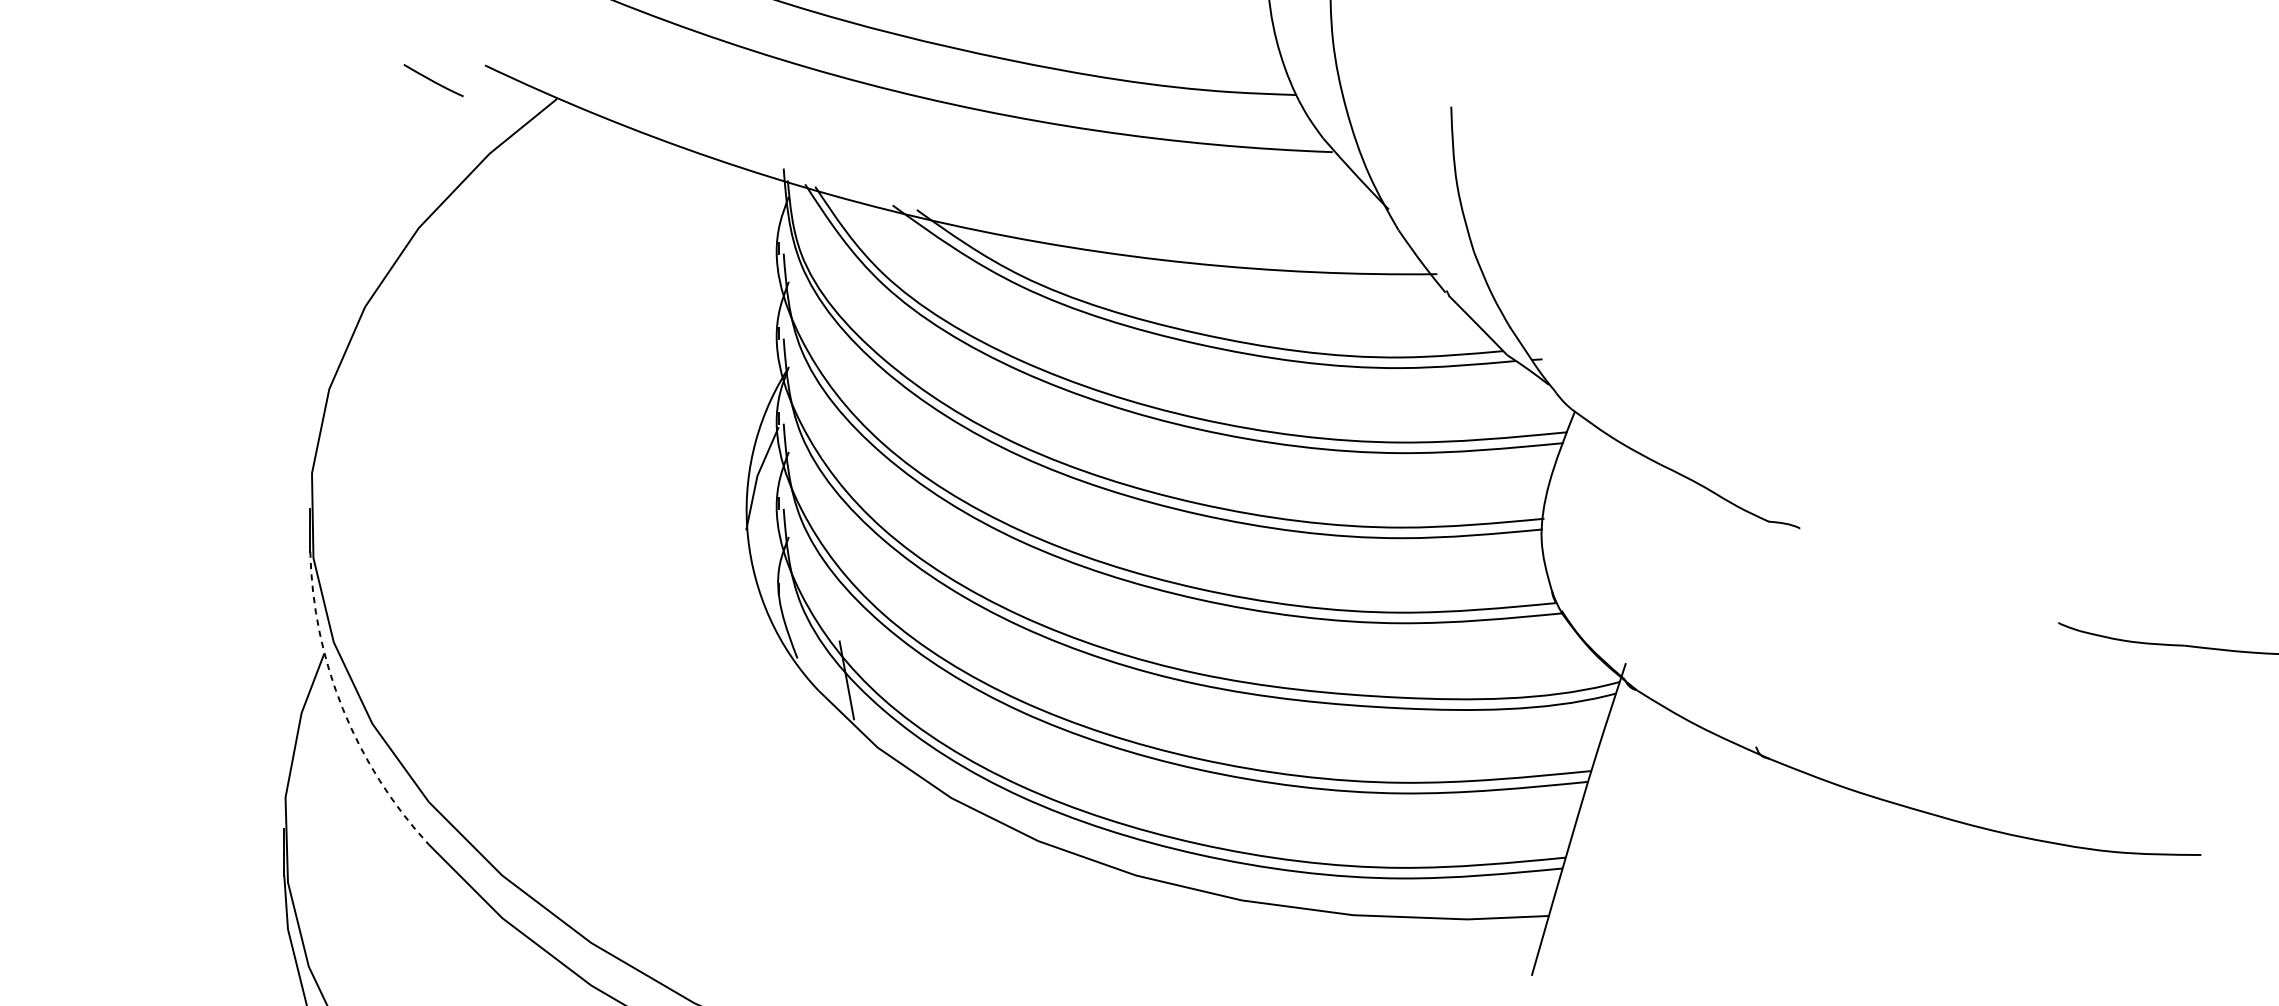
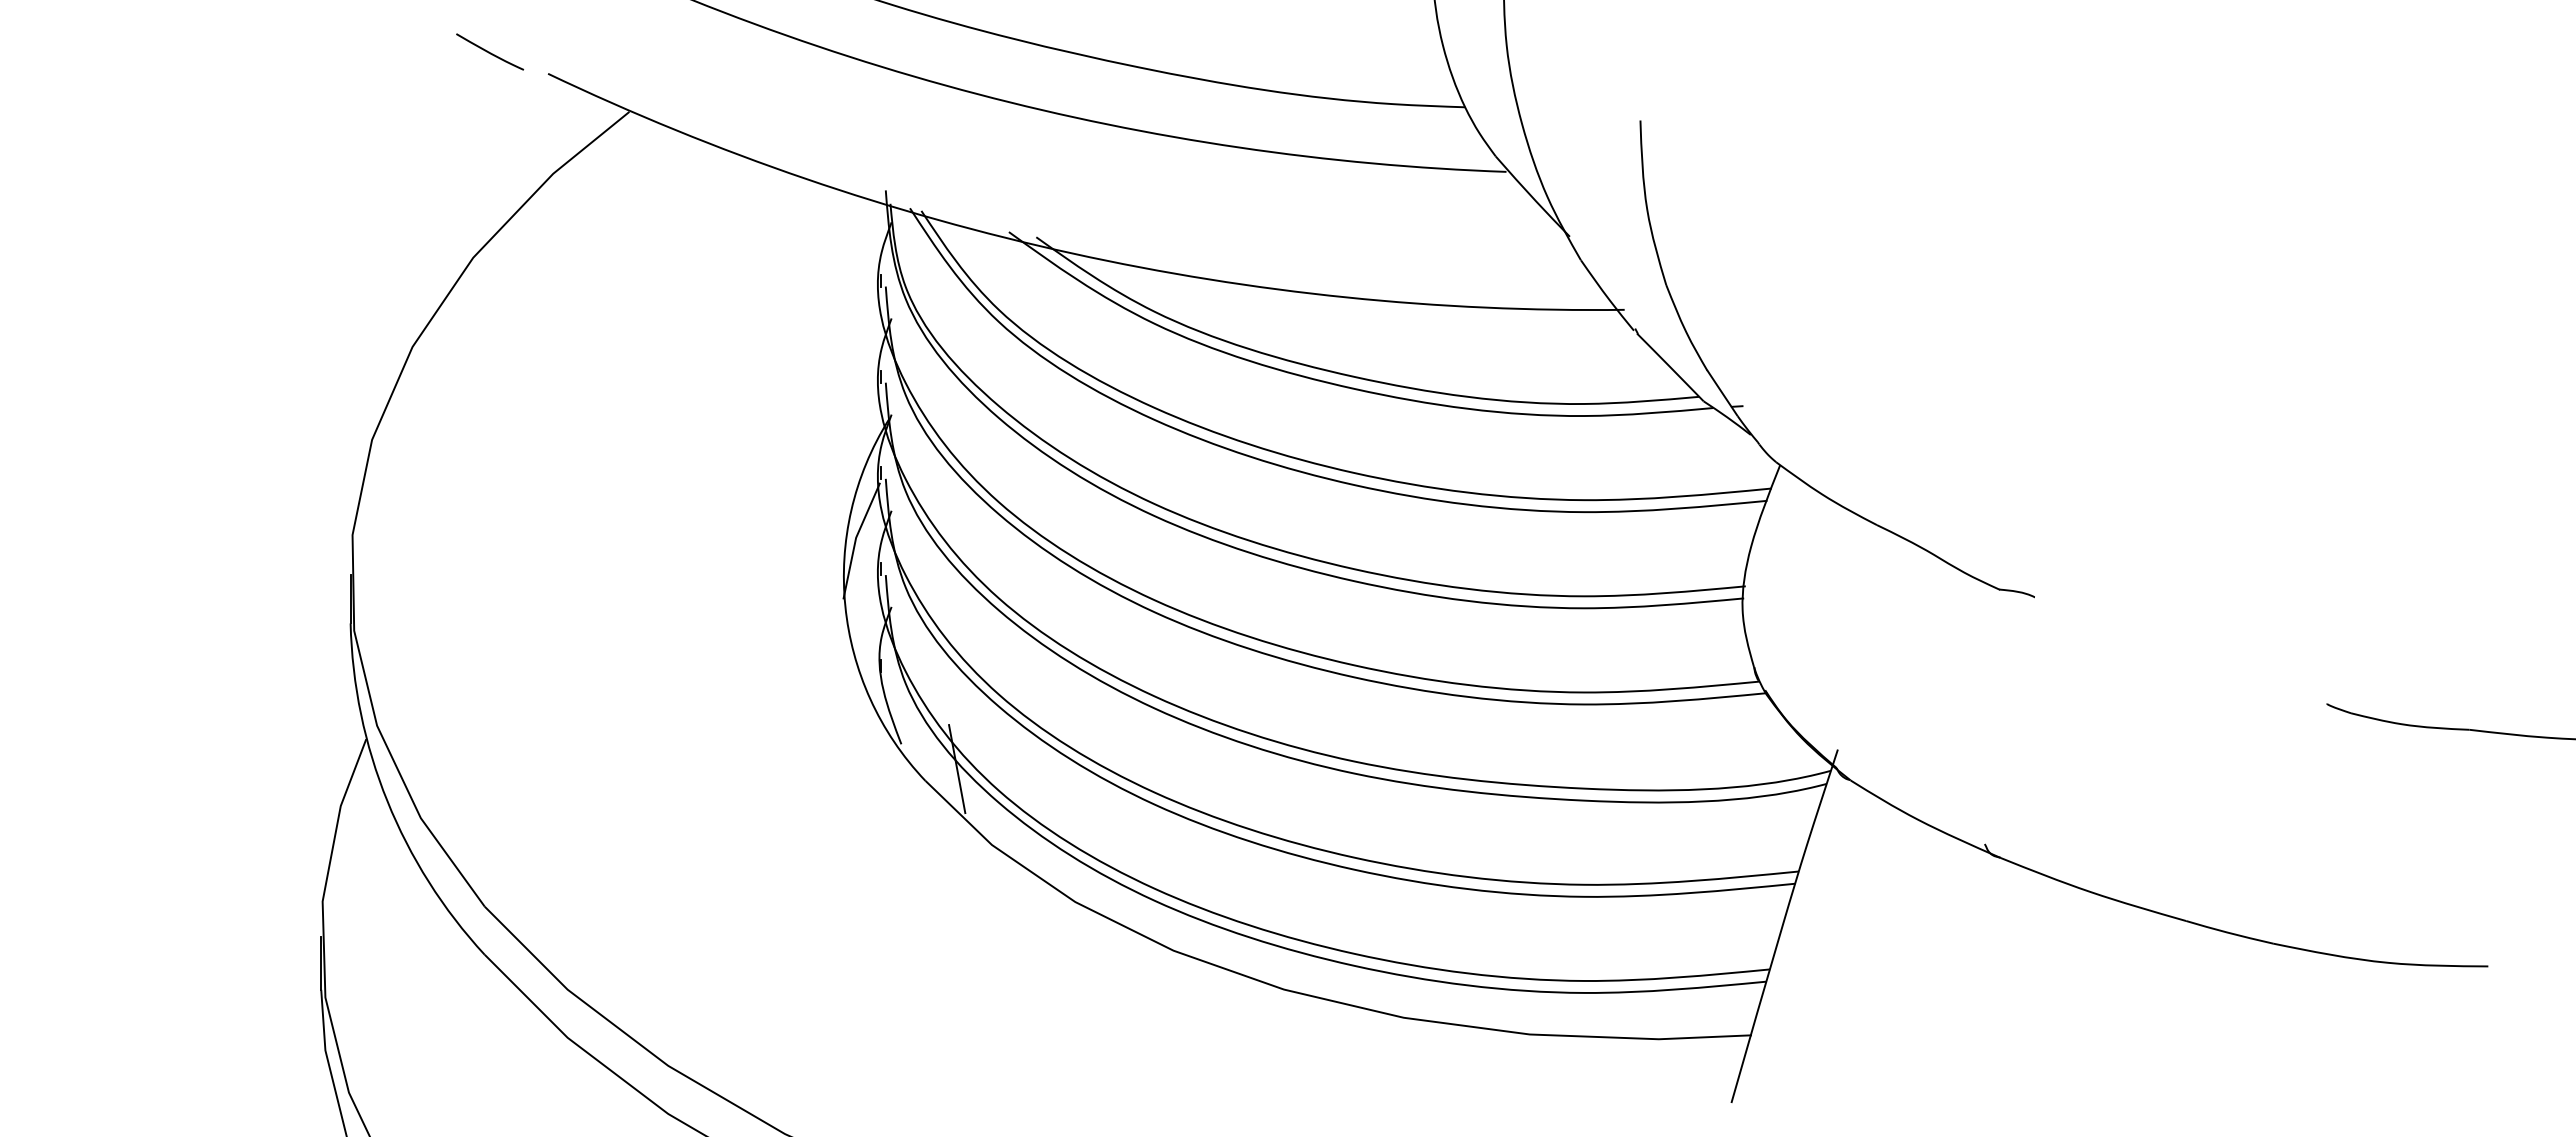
curve: (433, 80) -> (489, 51), moved
arc: (342, 709) -> (387, 801), dashed -> solid

